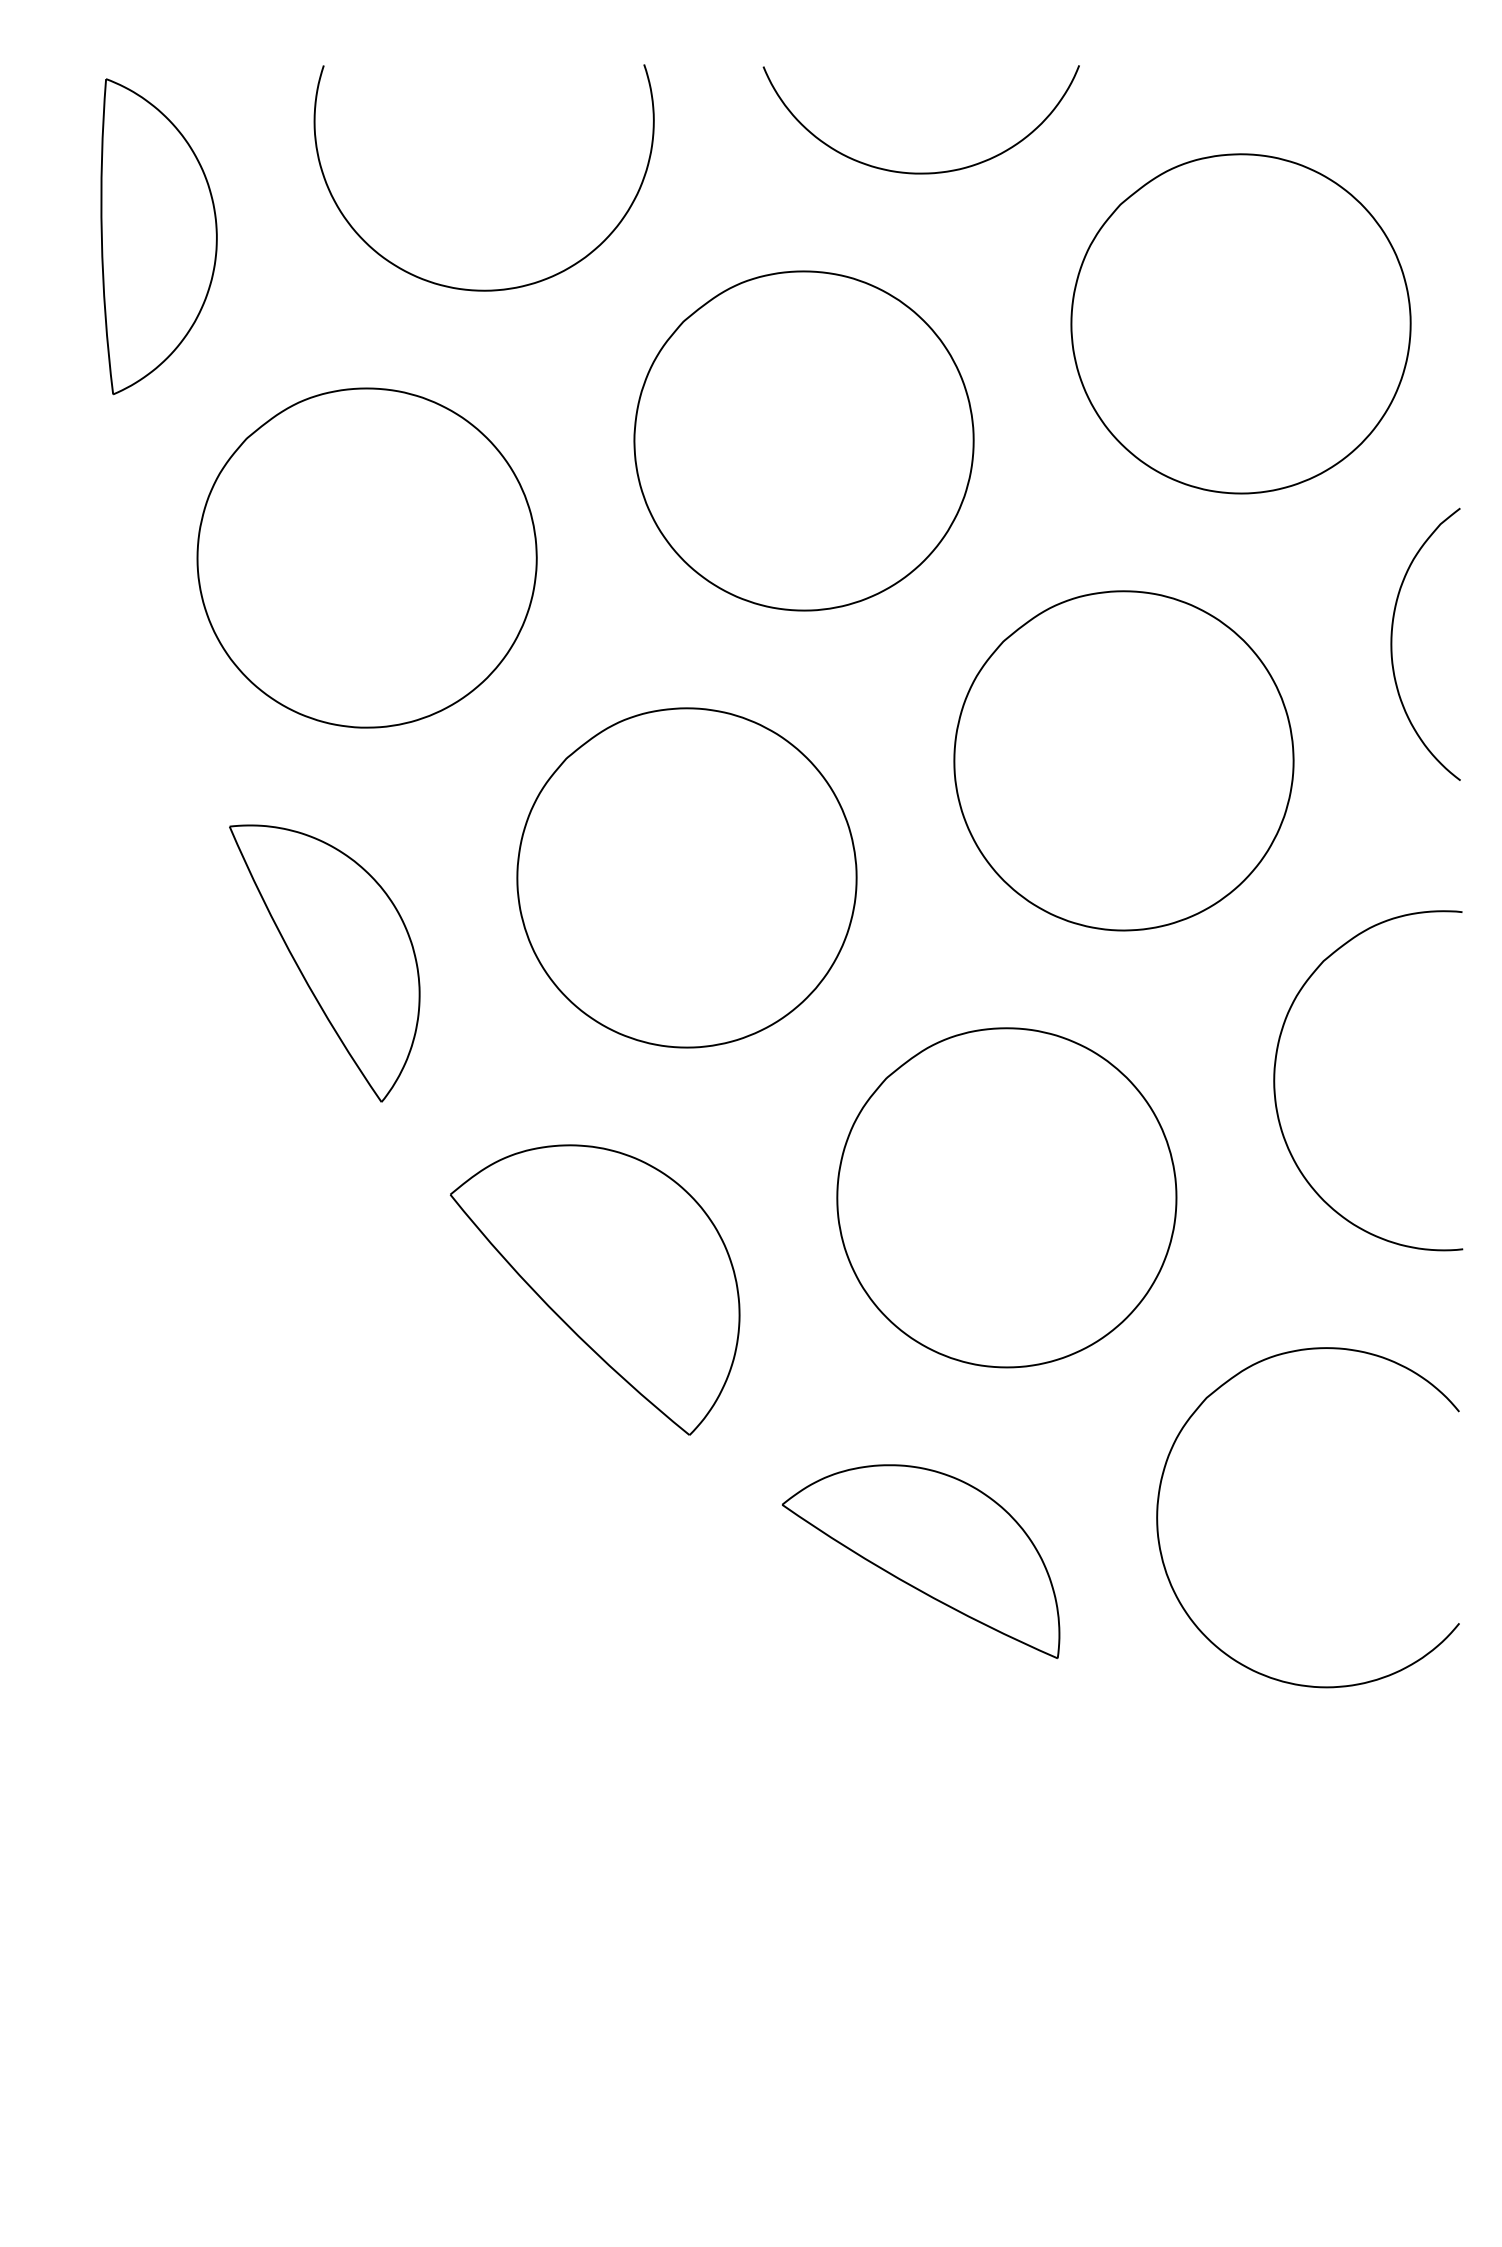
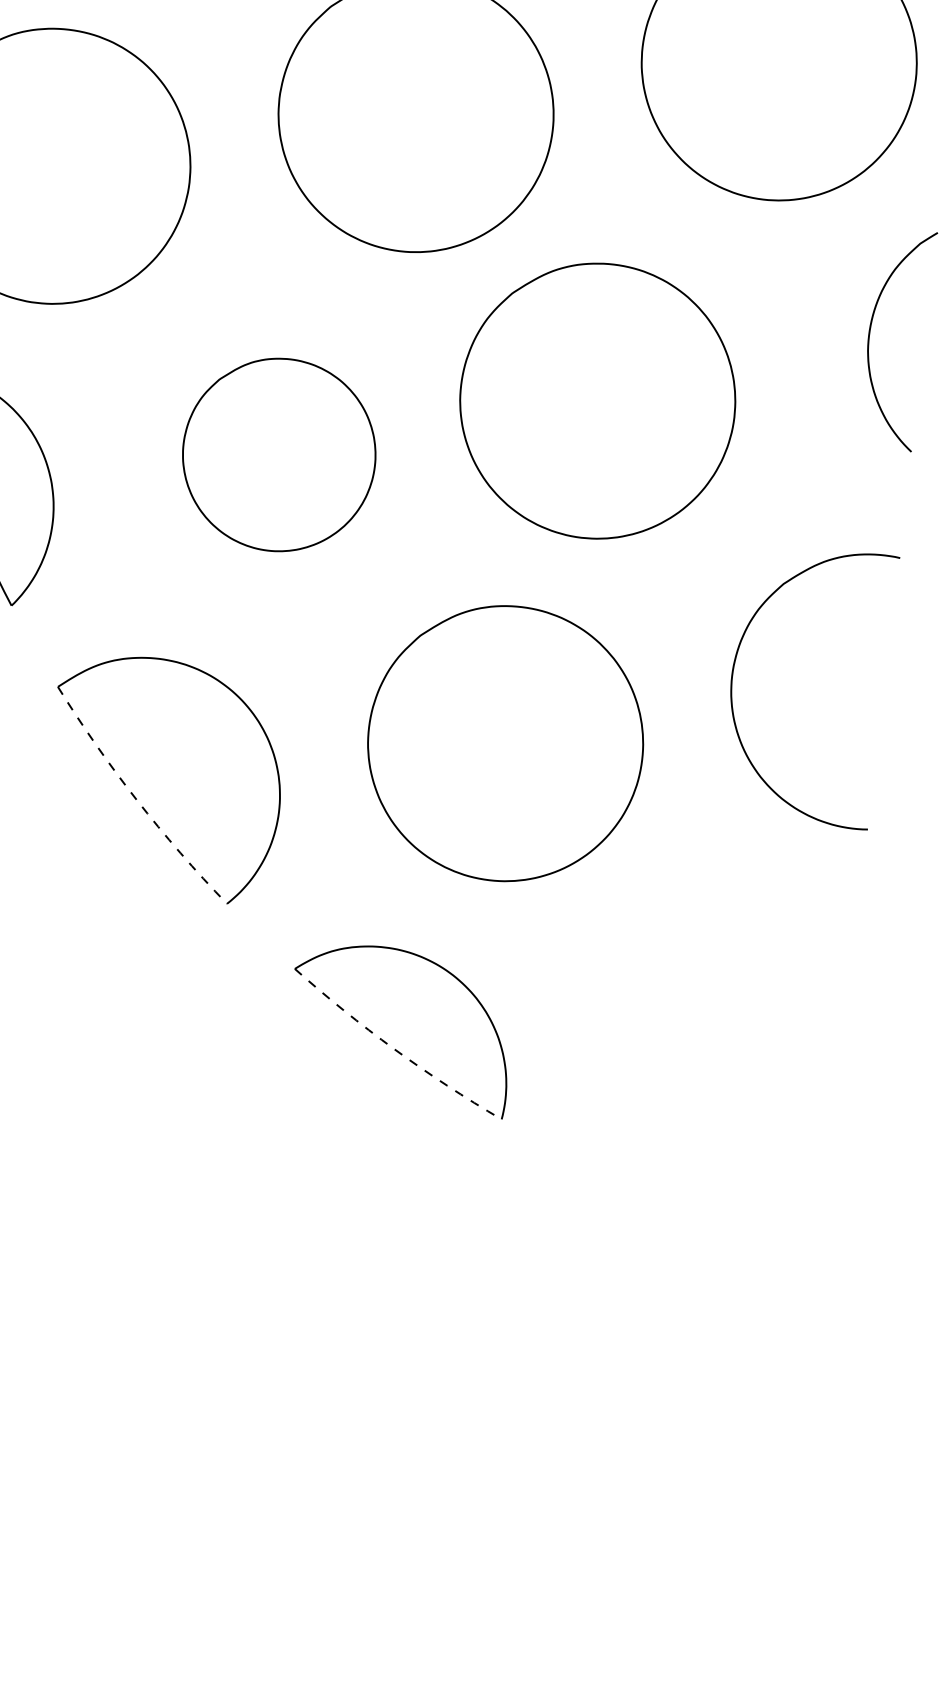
part: (1123, 760) -> (597, 400), moved
part: (686, 877) -> (278, 454), size x0.7
arc: (563, 1321) -> (136, 800), solid -> dashed
curve: (1158, 1516) -> (596, 1014), removed
arc: (916, 1588) -> (394, 1049), solid -> dashed

